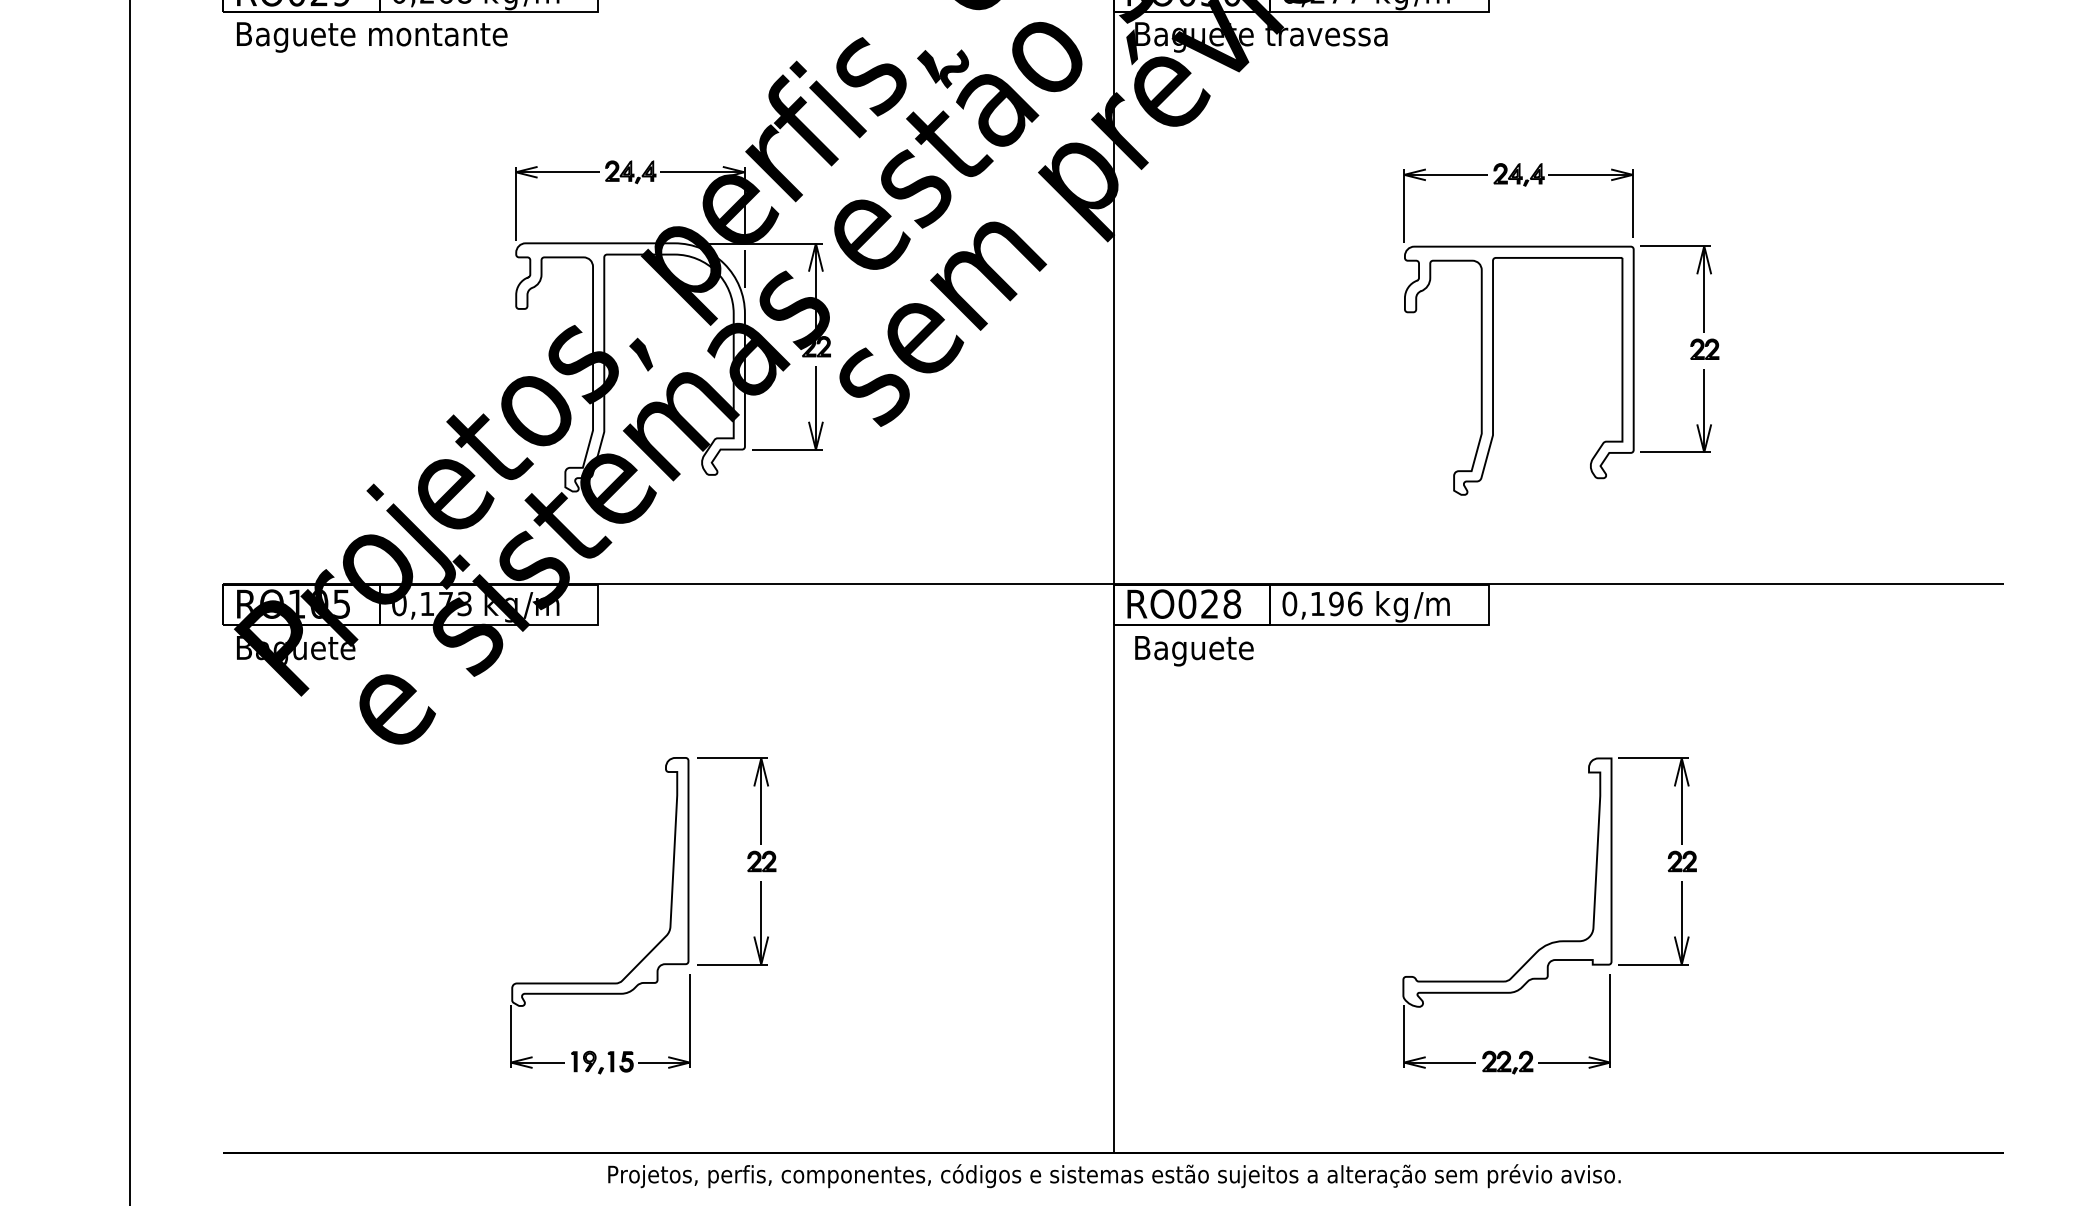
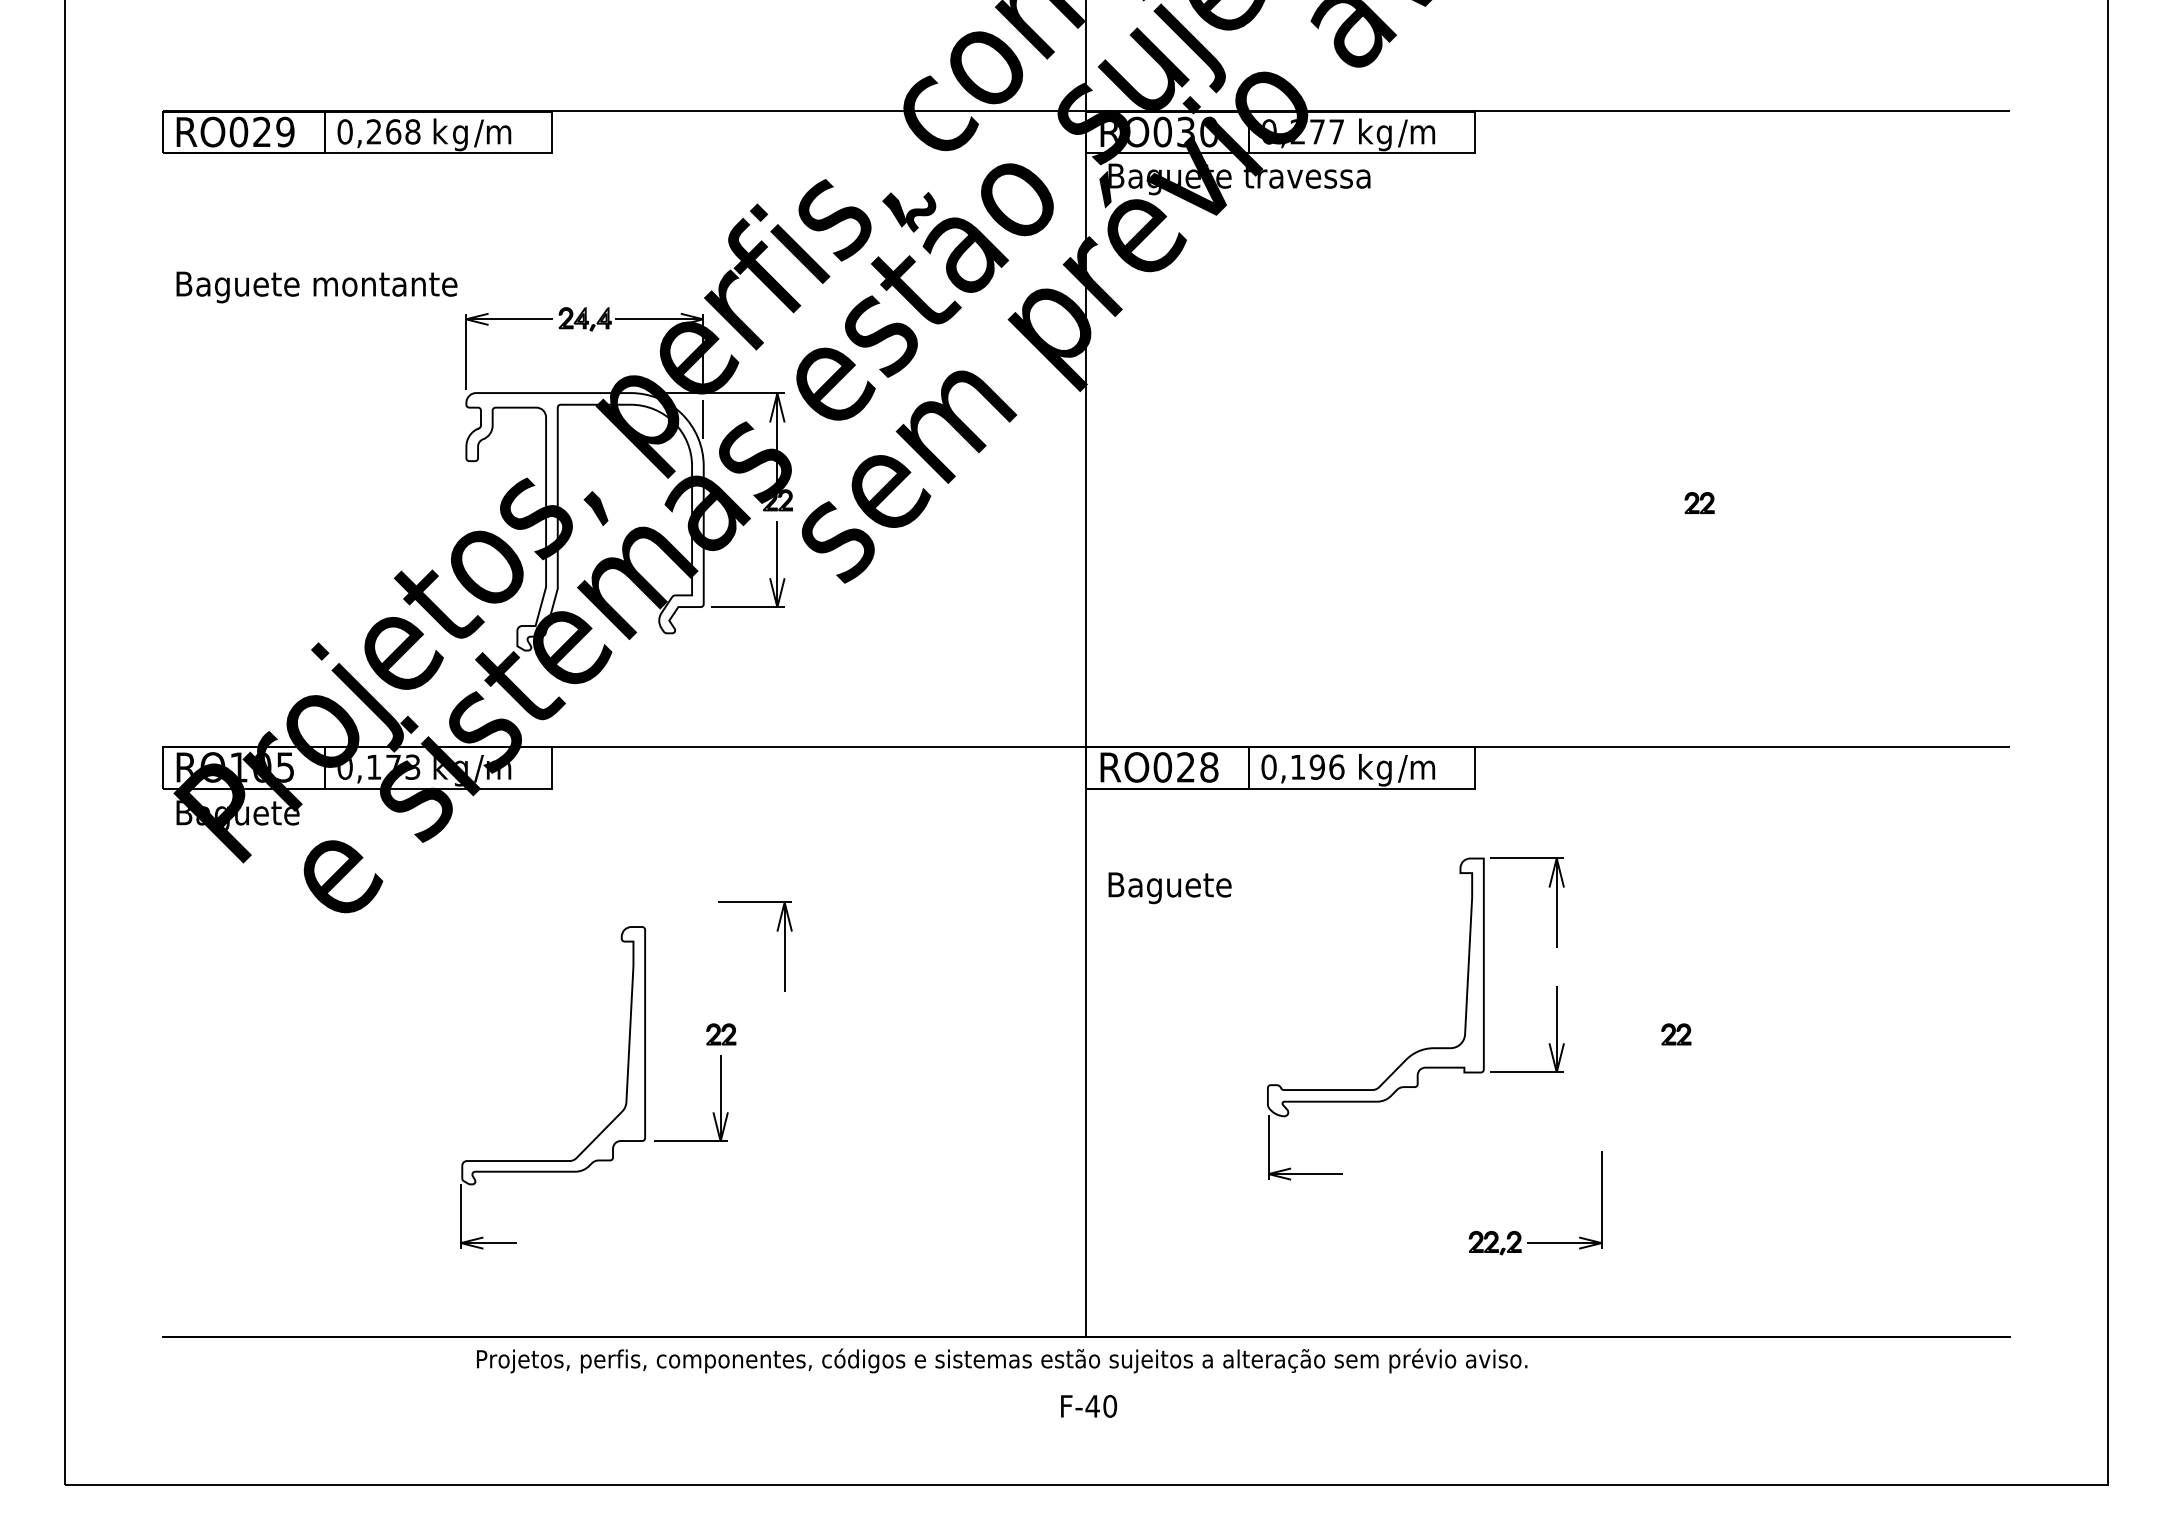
text: (371, 37) -> (316, 287), moved
part: (1621, 328) -> (1613, 481), removed
text: (1193, 651) -> (1169, 888), moved
part: (753, 786) -> (776, 931), moved
part: (1553, 941) -> (1423, 1048), moved
part: (631, 1051) -> (585, 1231), removed
text: (1114, 1175) -> (1002, 1360), moved

